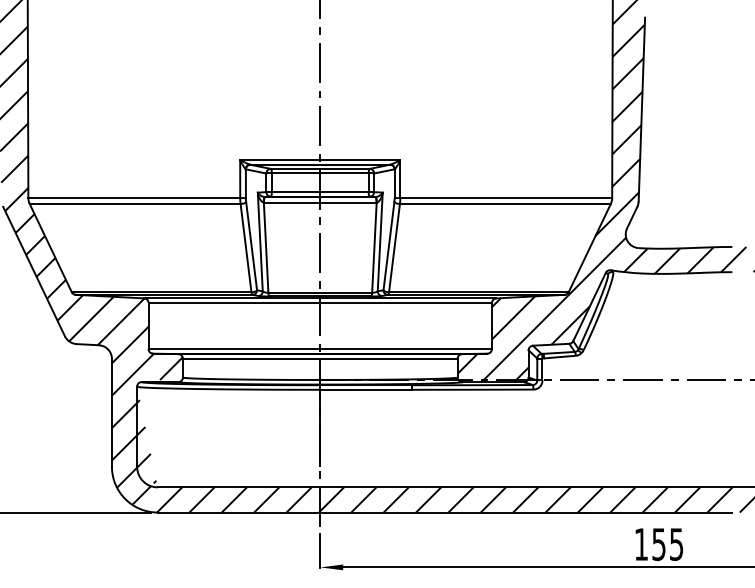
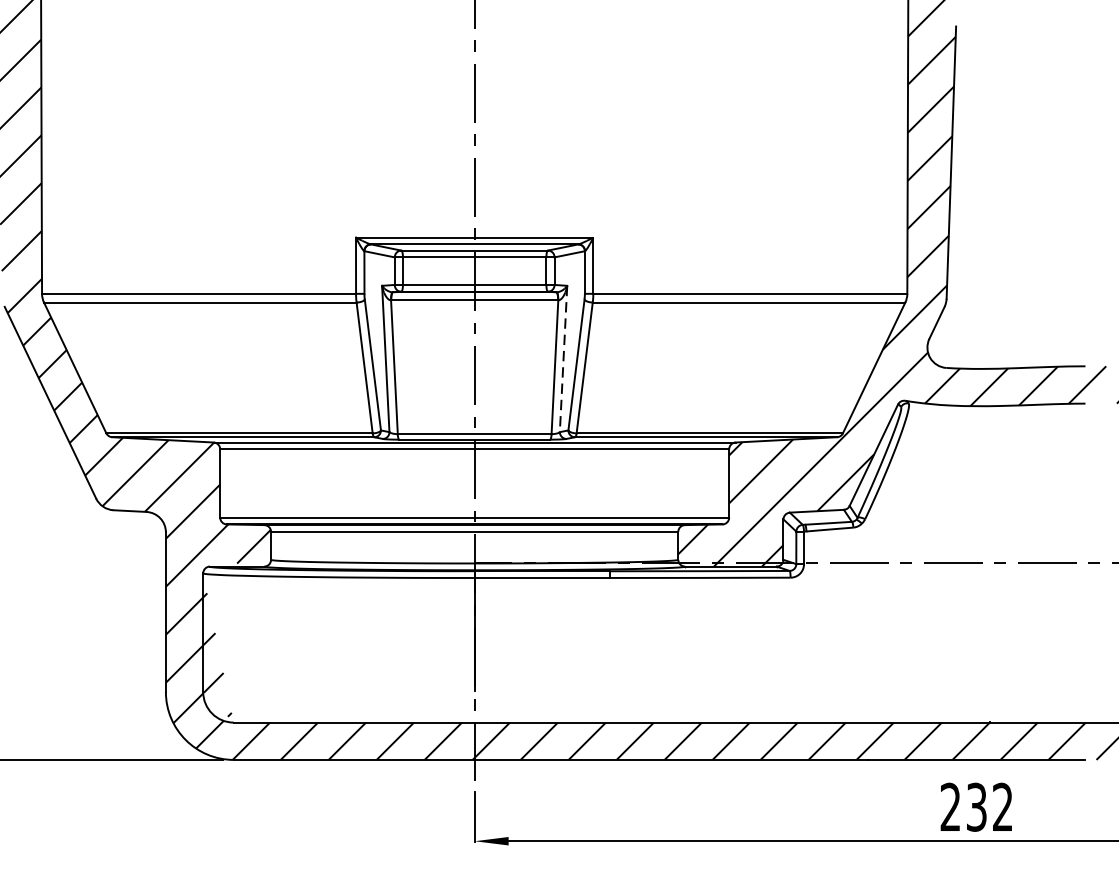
line: (380, 242) -> (563, 359), solid -> dashed
text: (658, 544) -> (975, 807), 155 -> 232

